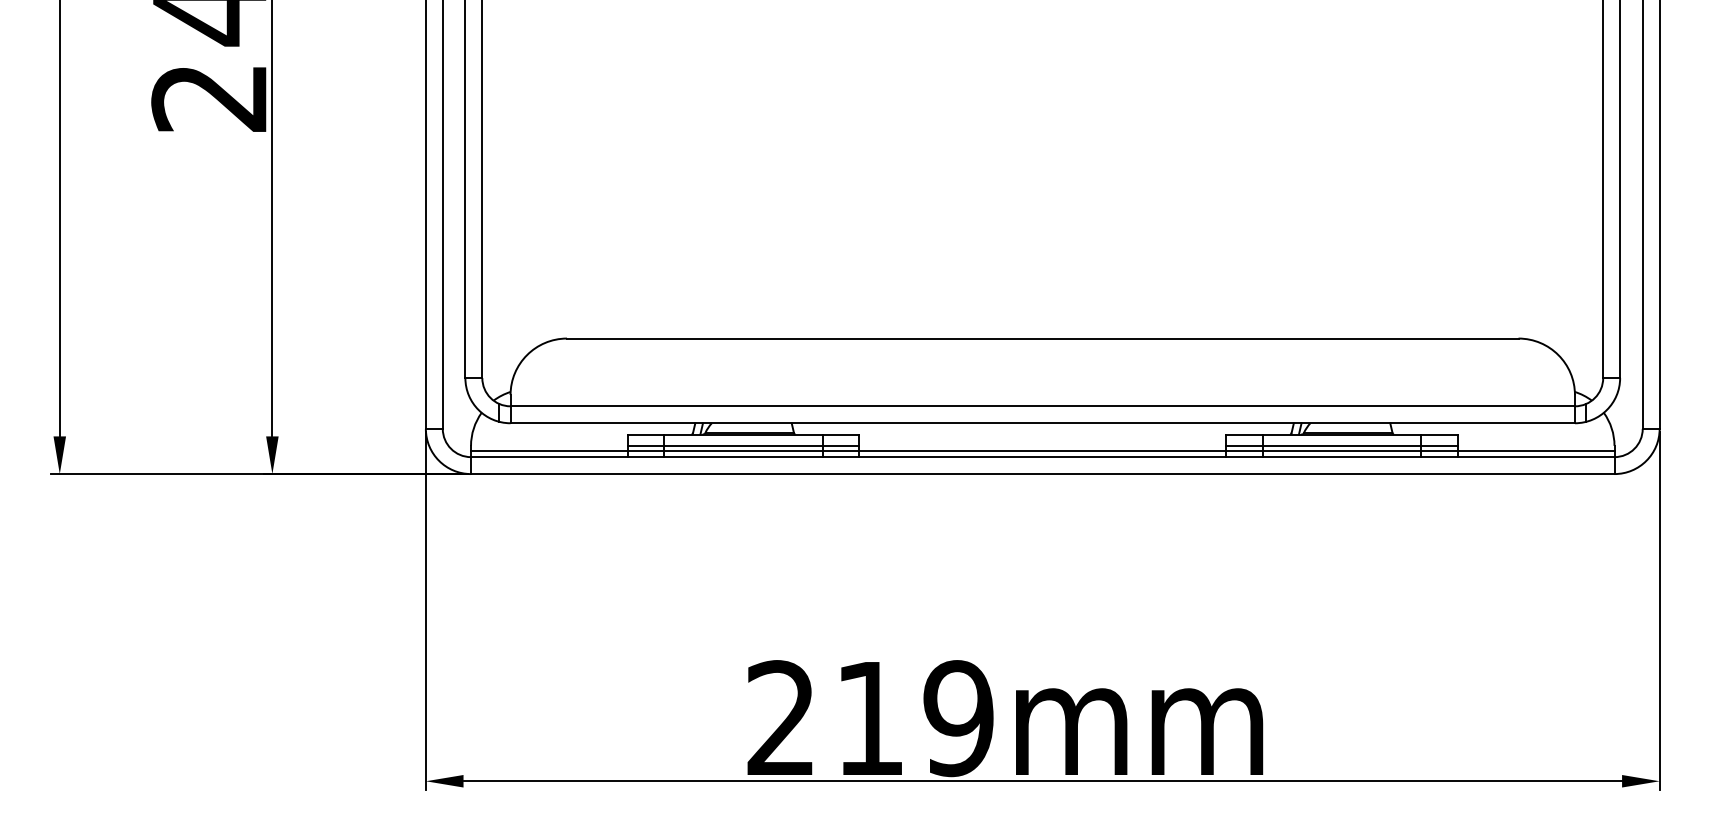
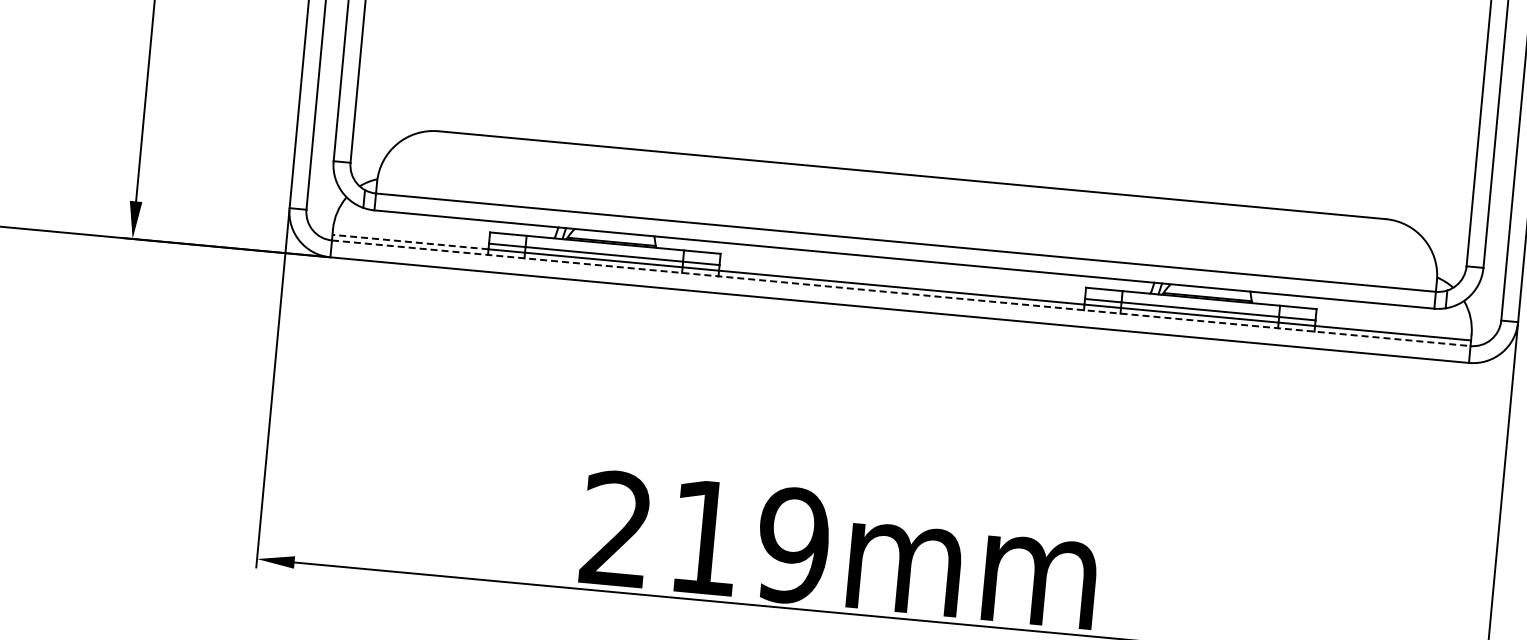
line: (548, 451) -> (409, 242), solid -> dashed
line: (1042, 457) -> (900, 293), solid -> dashed

